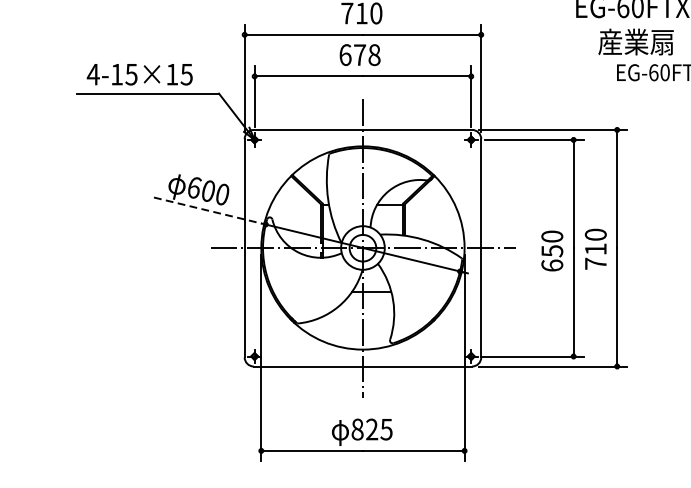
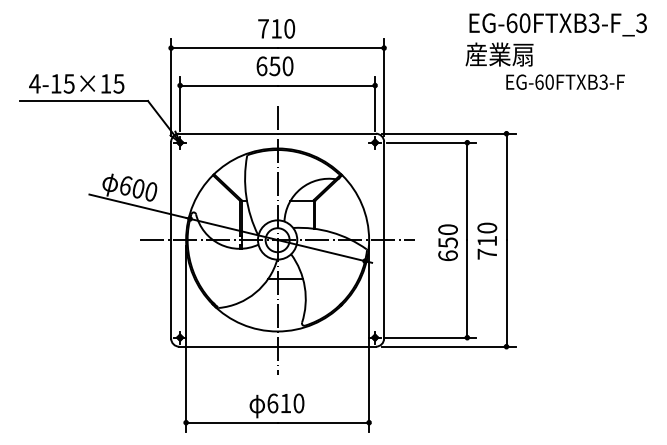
text: (636, 41) -> (499, 54), moved
text: (367, 55) -> (281, 66), 678 -> 650
line: (208, 210) -> (138, 206), dashed -> solid
text: (371, 429) -> (285, 403), 825 -> 610

